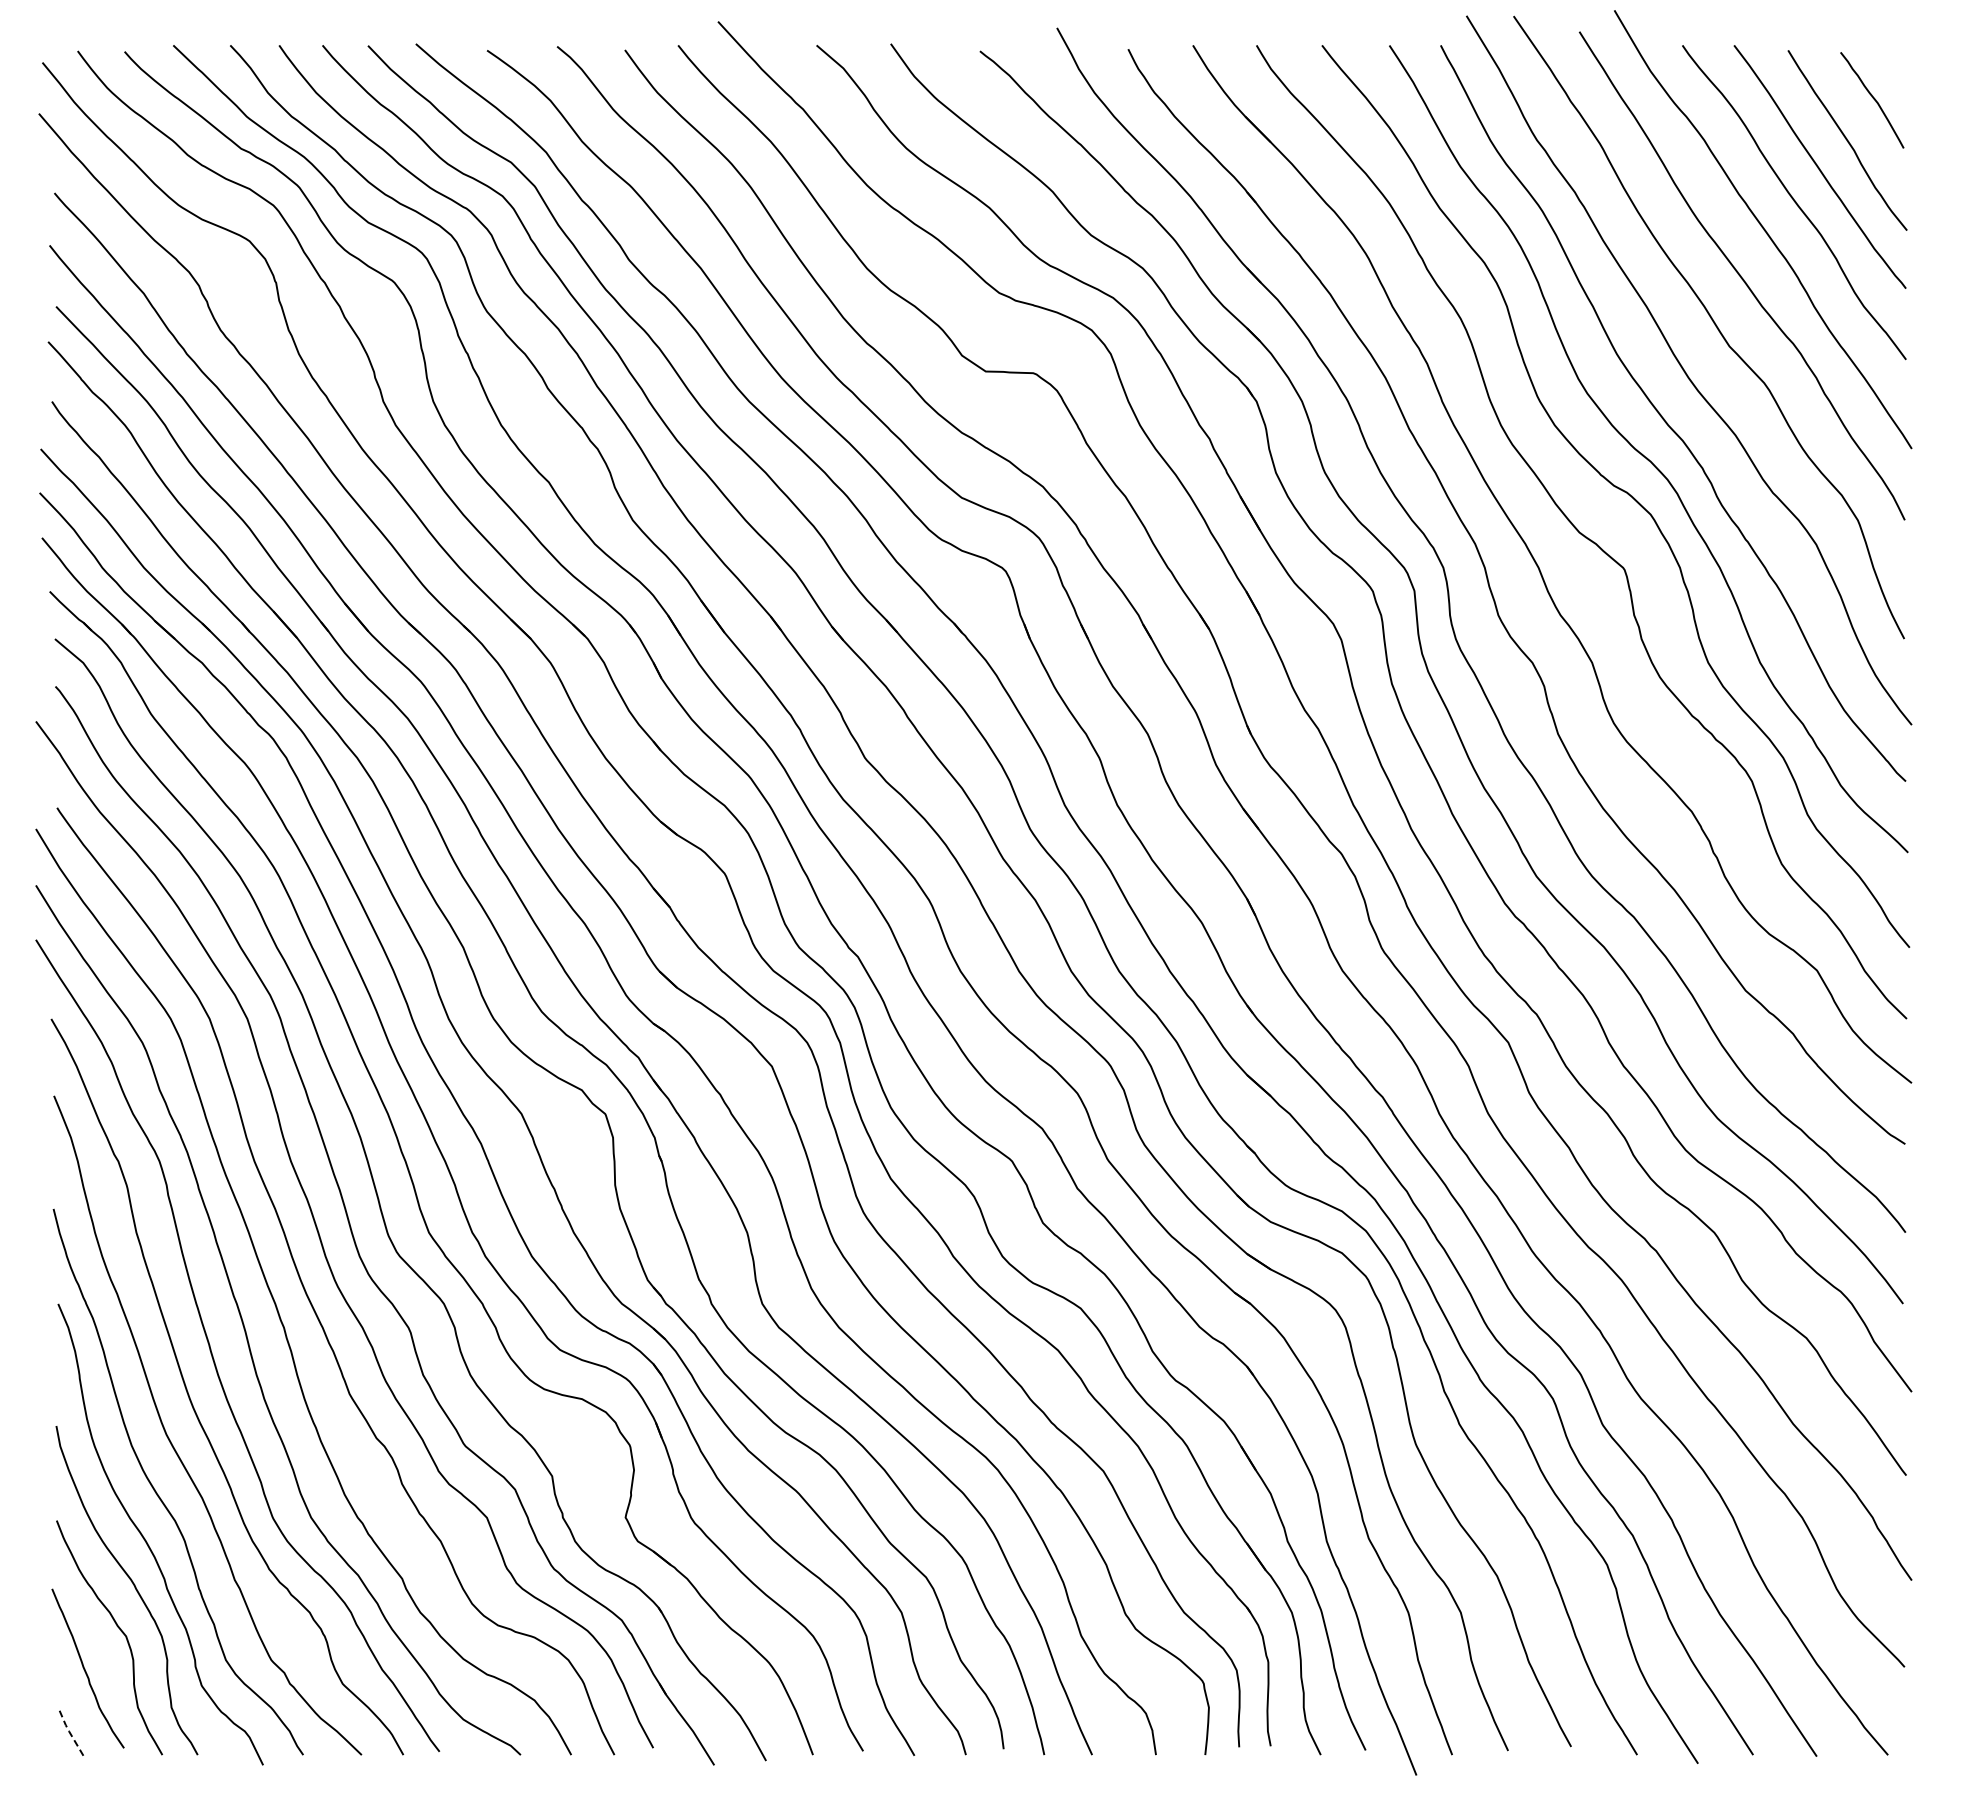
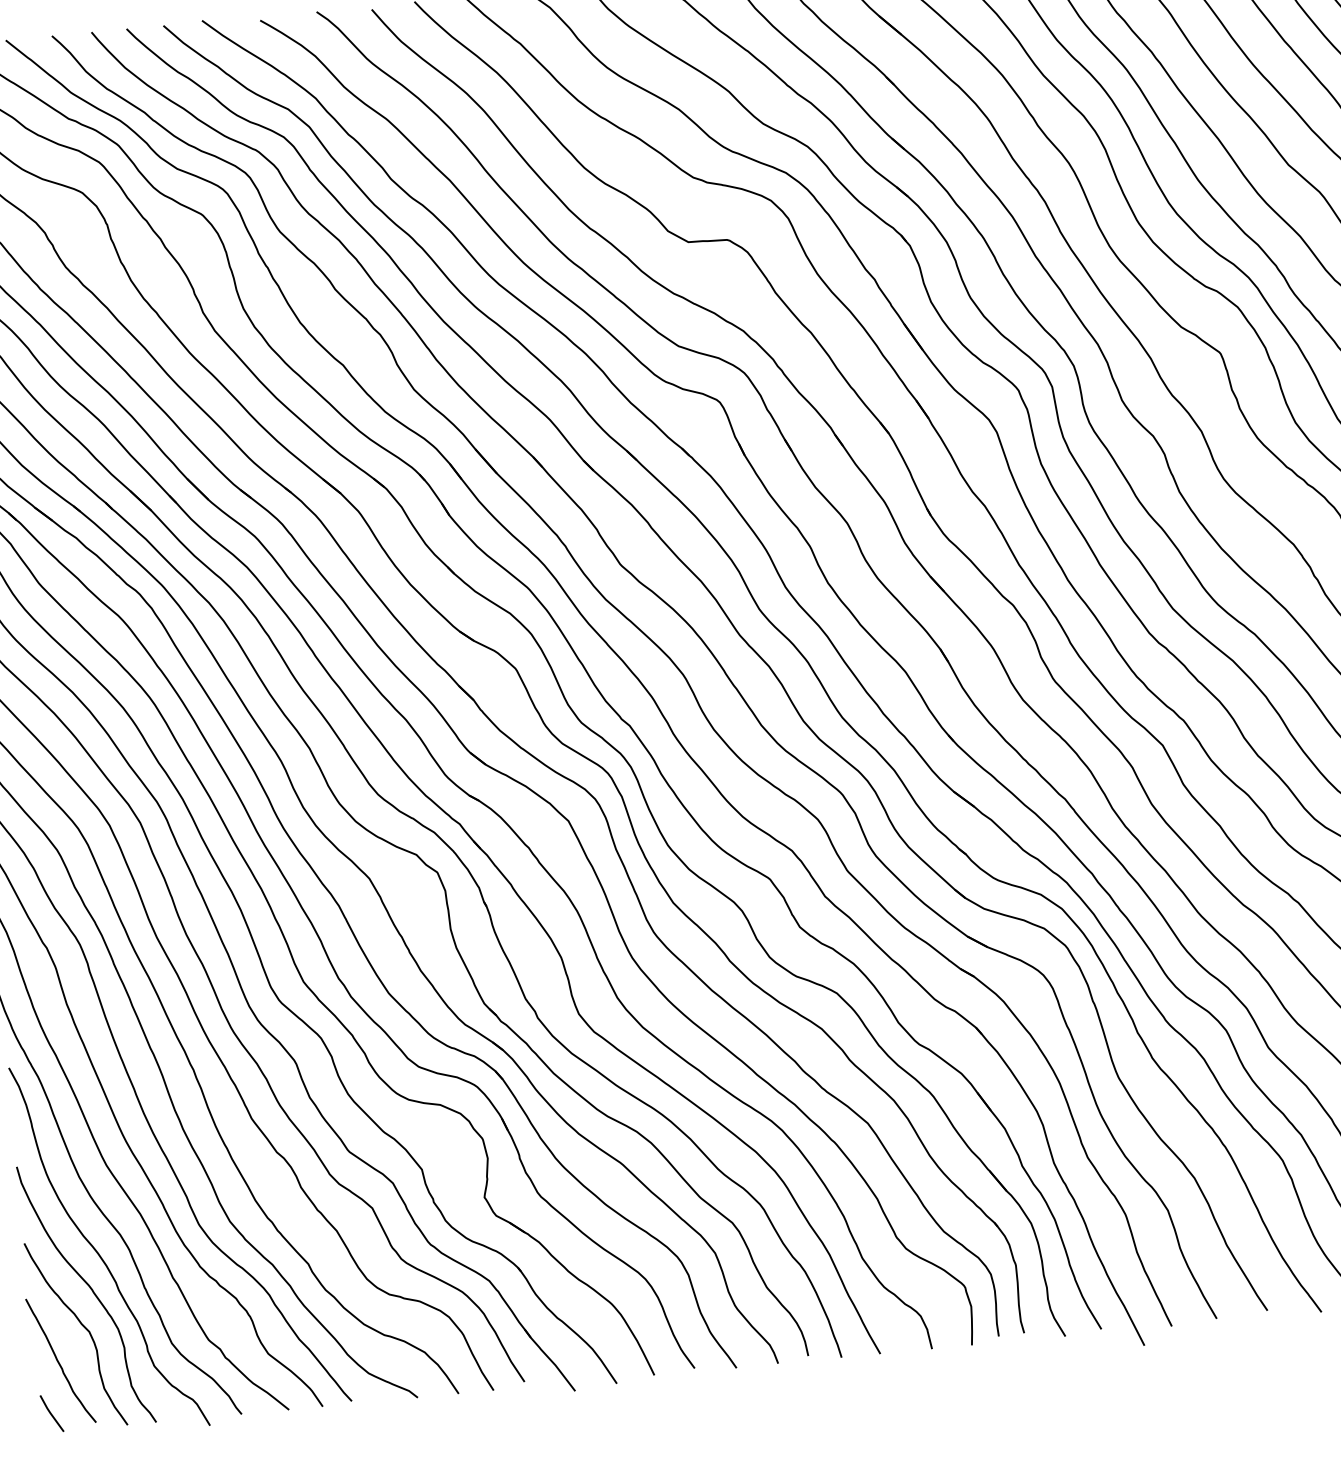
line: (69, 1731) -> (50, 1413), dashed -> solid

